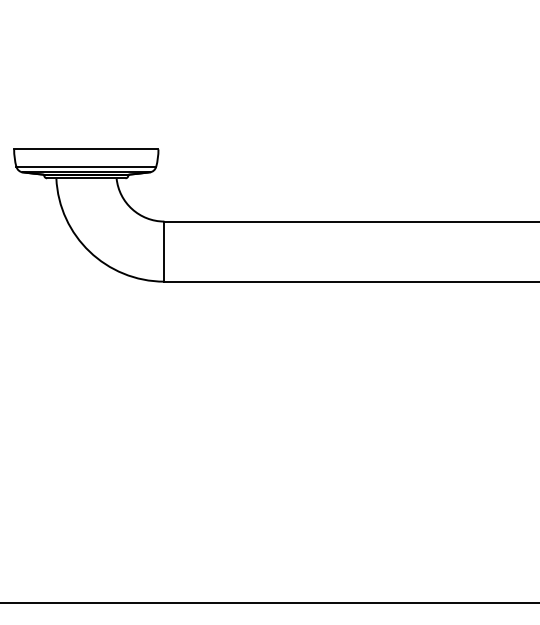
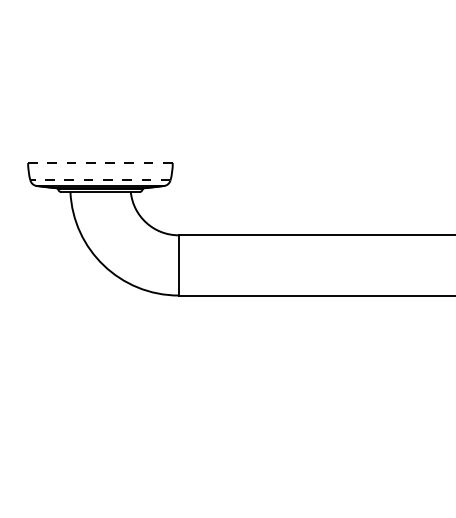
line: (85, 149) -> (99, 163), solid -> dashed
line: (86, 166) -> (100, 180), solid -> dashed

